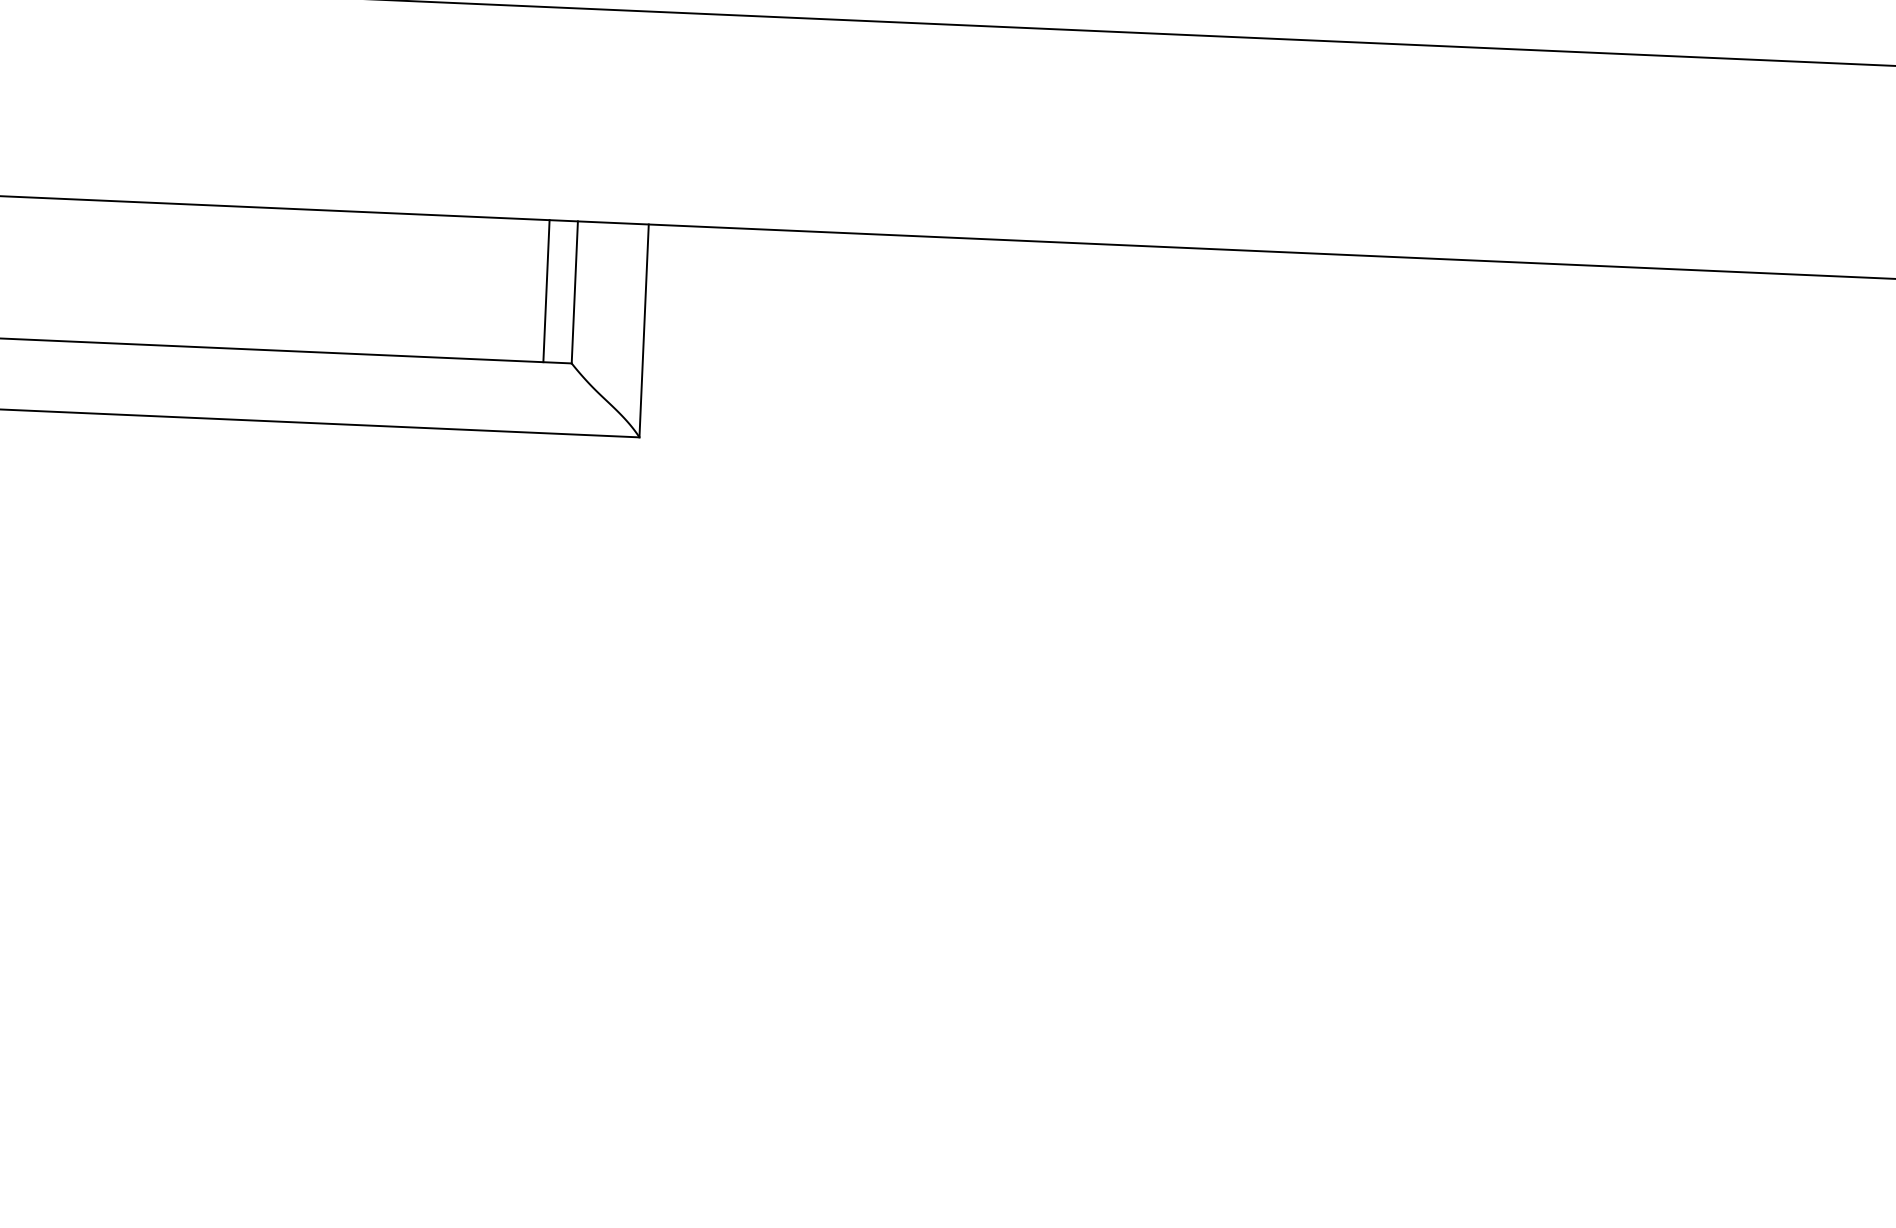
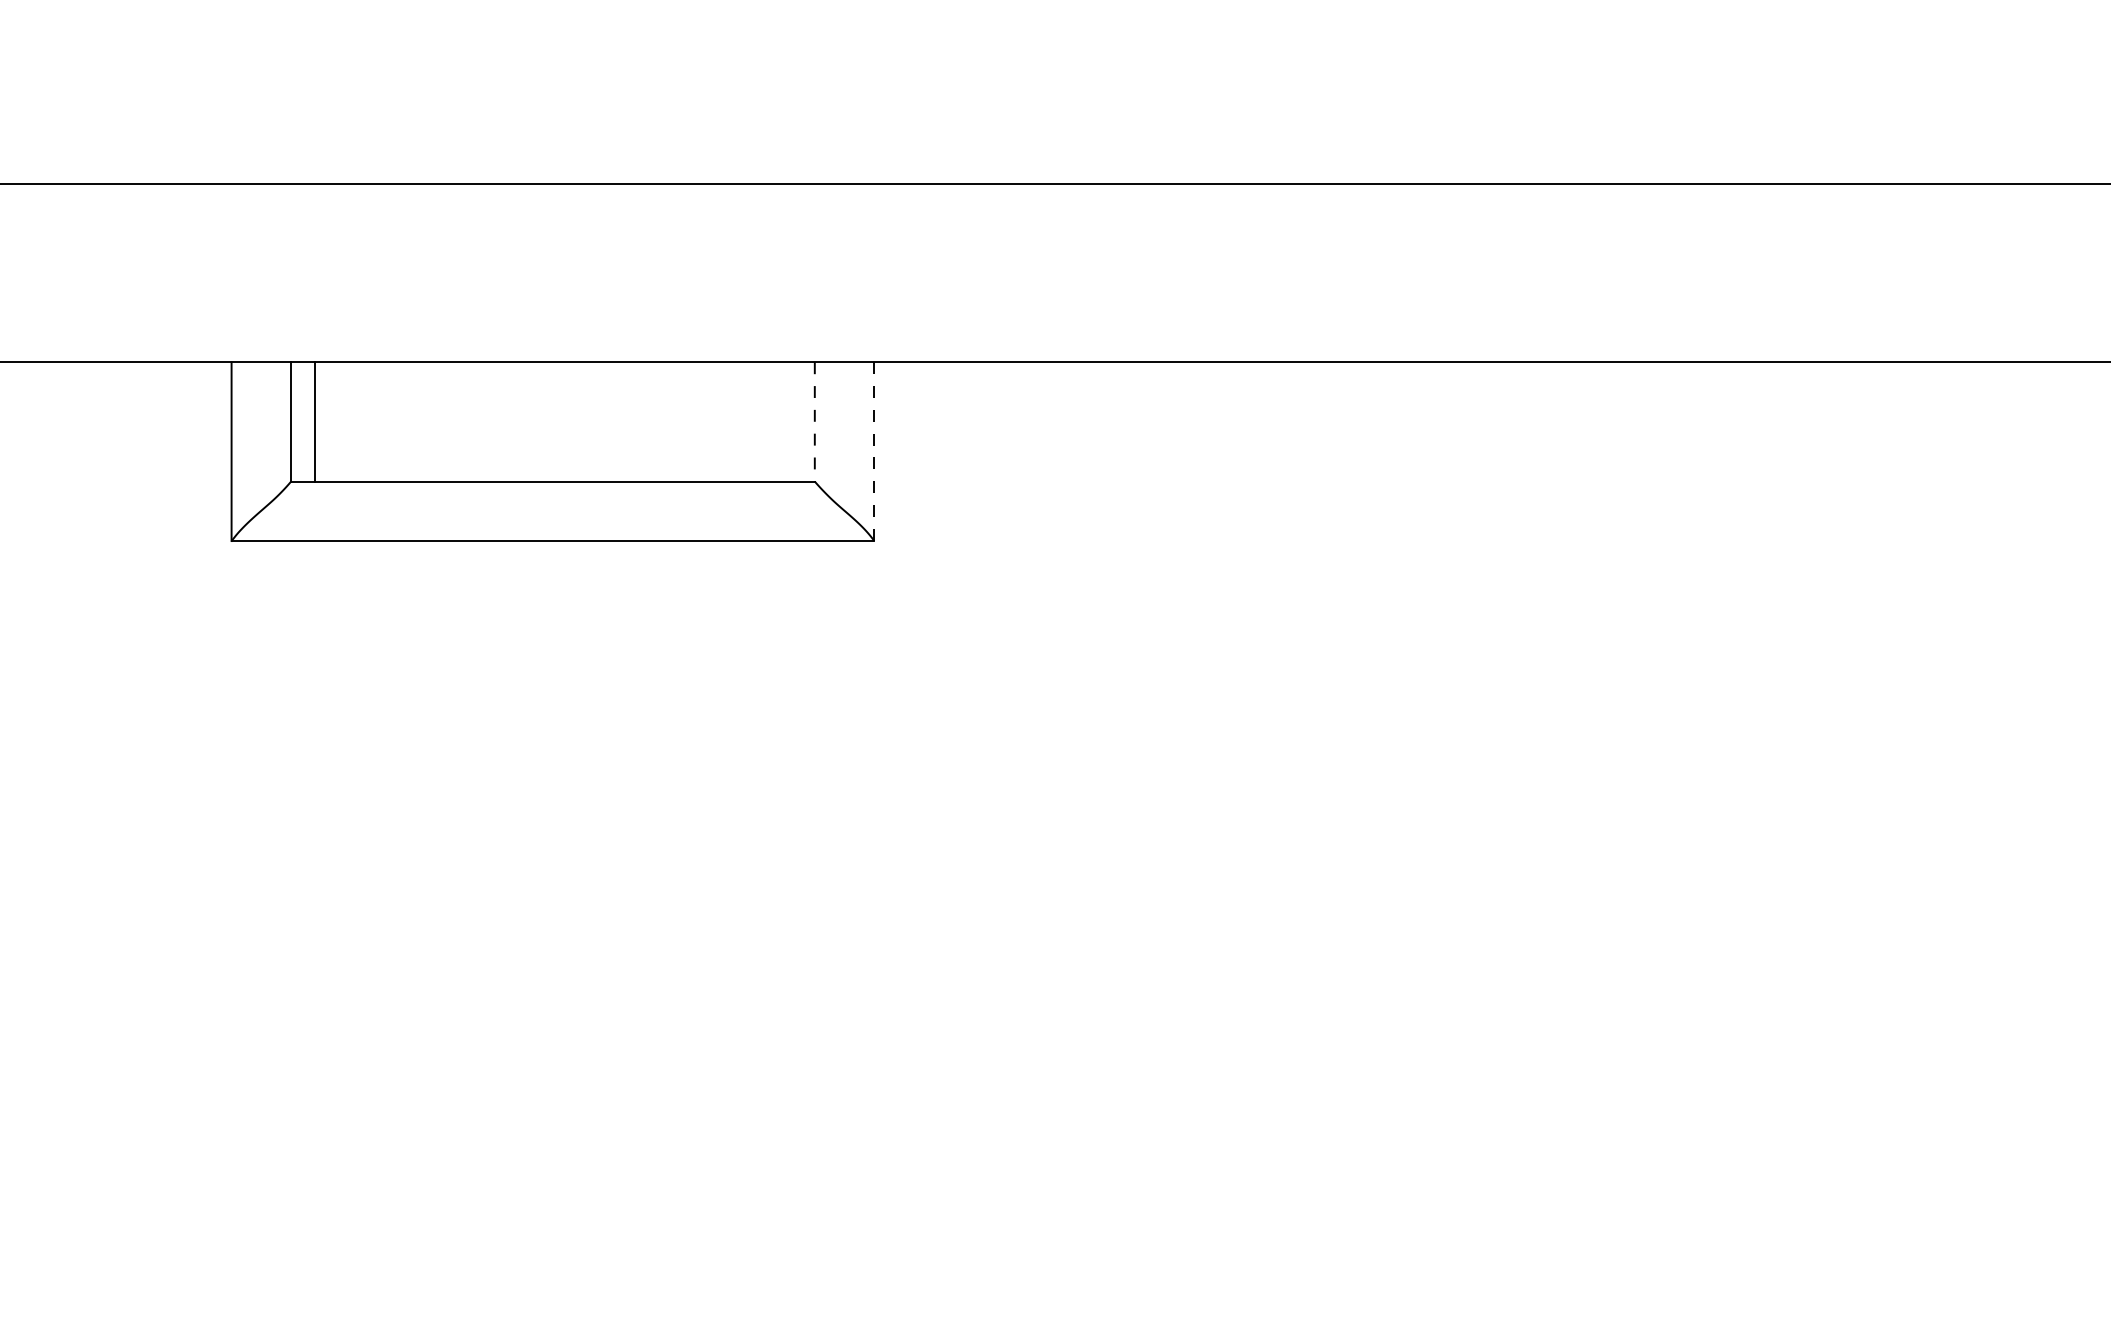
line: (547, 290) -> (791, 421), removed
line: (574, 291) -> (814, 421), solid -> dashed
line: (644, 331) -> (874, 452), solid -> dashed

